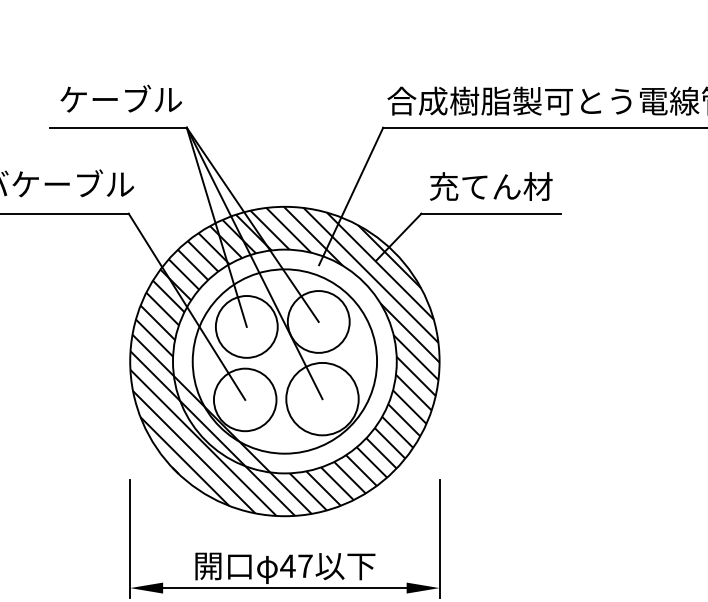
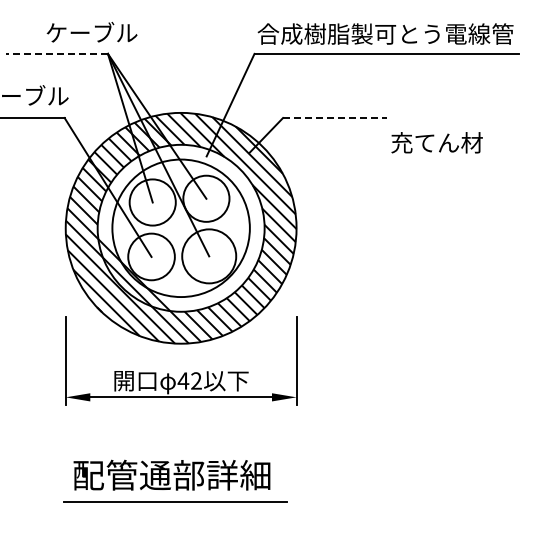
text: (120, 99) -> (91, 32), moved
line: (117, 127) -> (56, 53), solid -> dashed
text: (490, 186) -> (436, 142), moved
line: (490, 214) -> (334, 118), solid -> dashed
text: (305, 565) -> (196, 380), 47 -> 42

